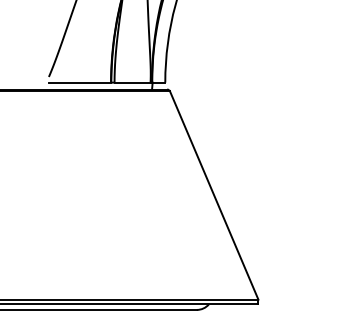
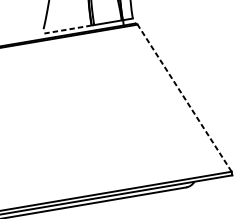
line: (79, 82) -> (67, 29), solid -> dashed
line: (214, 195) -> (184, 98), solid -> dashed

